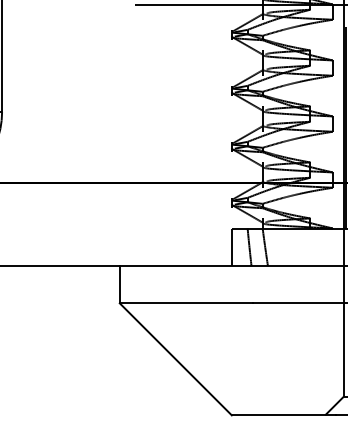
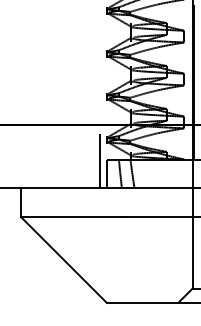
line: (222, 230) -> (99, 161), added

